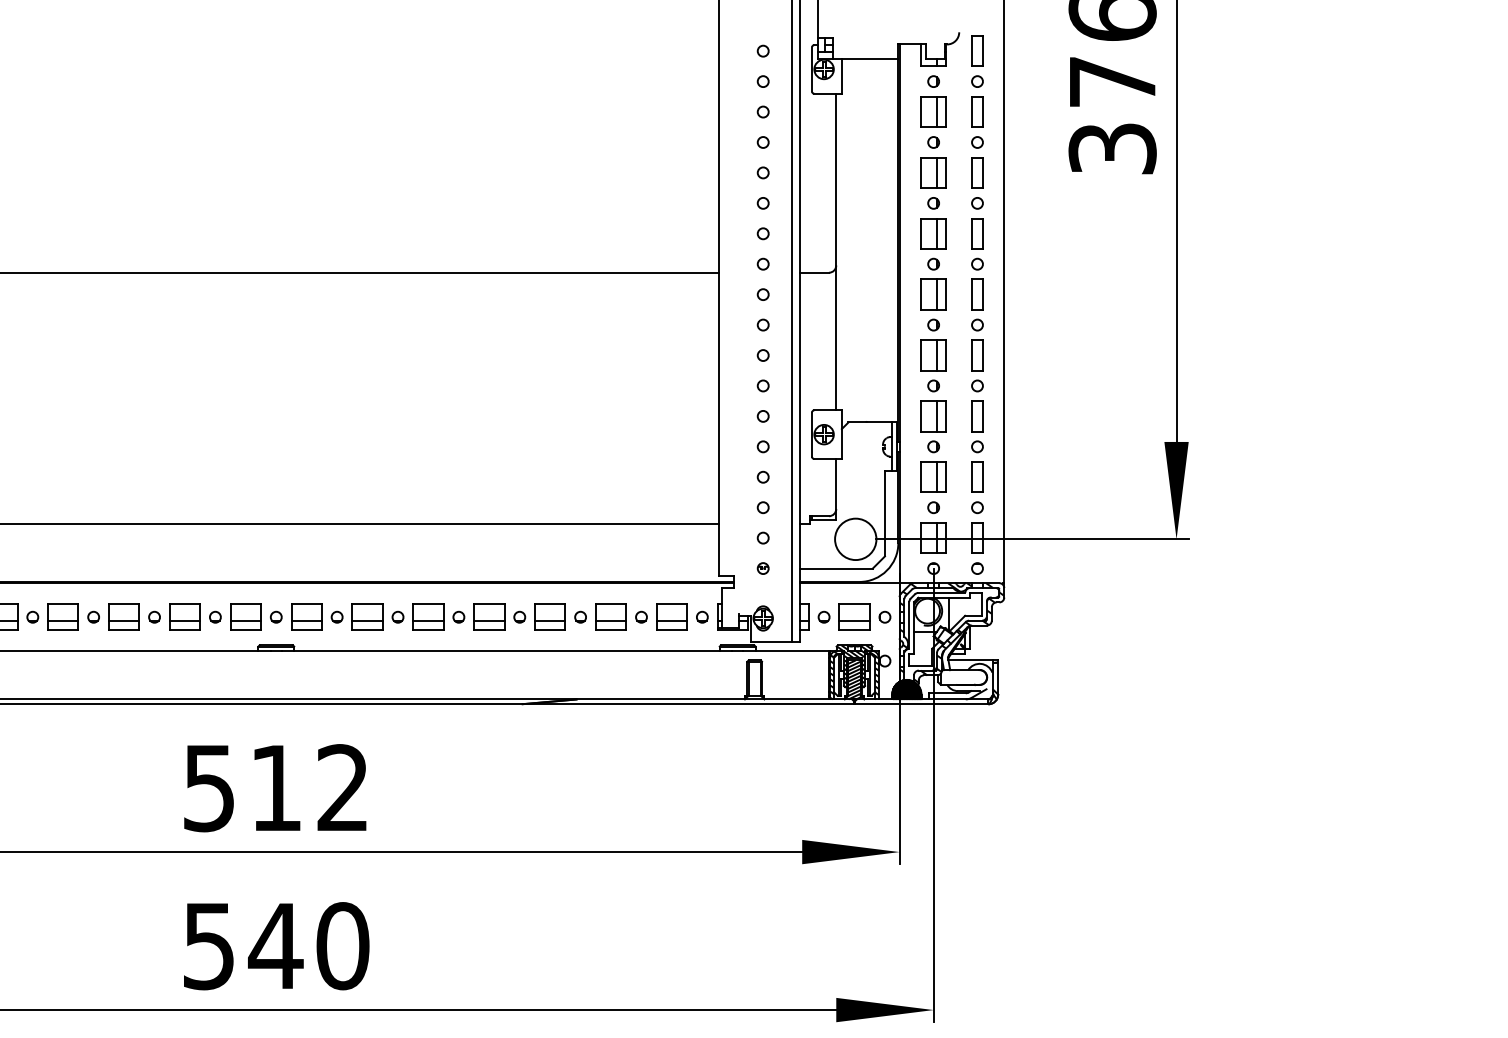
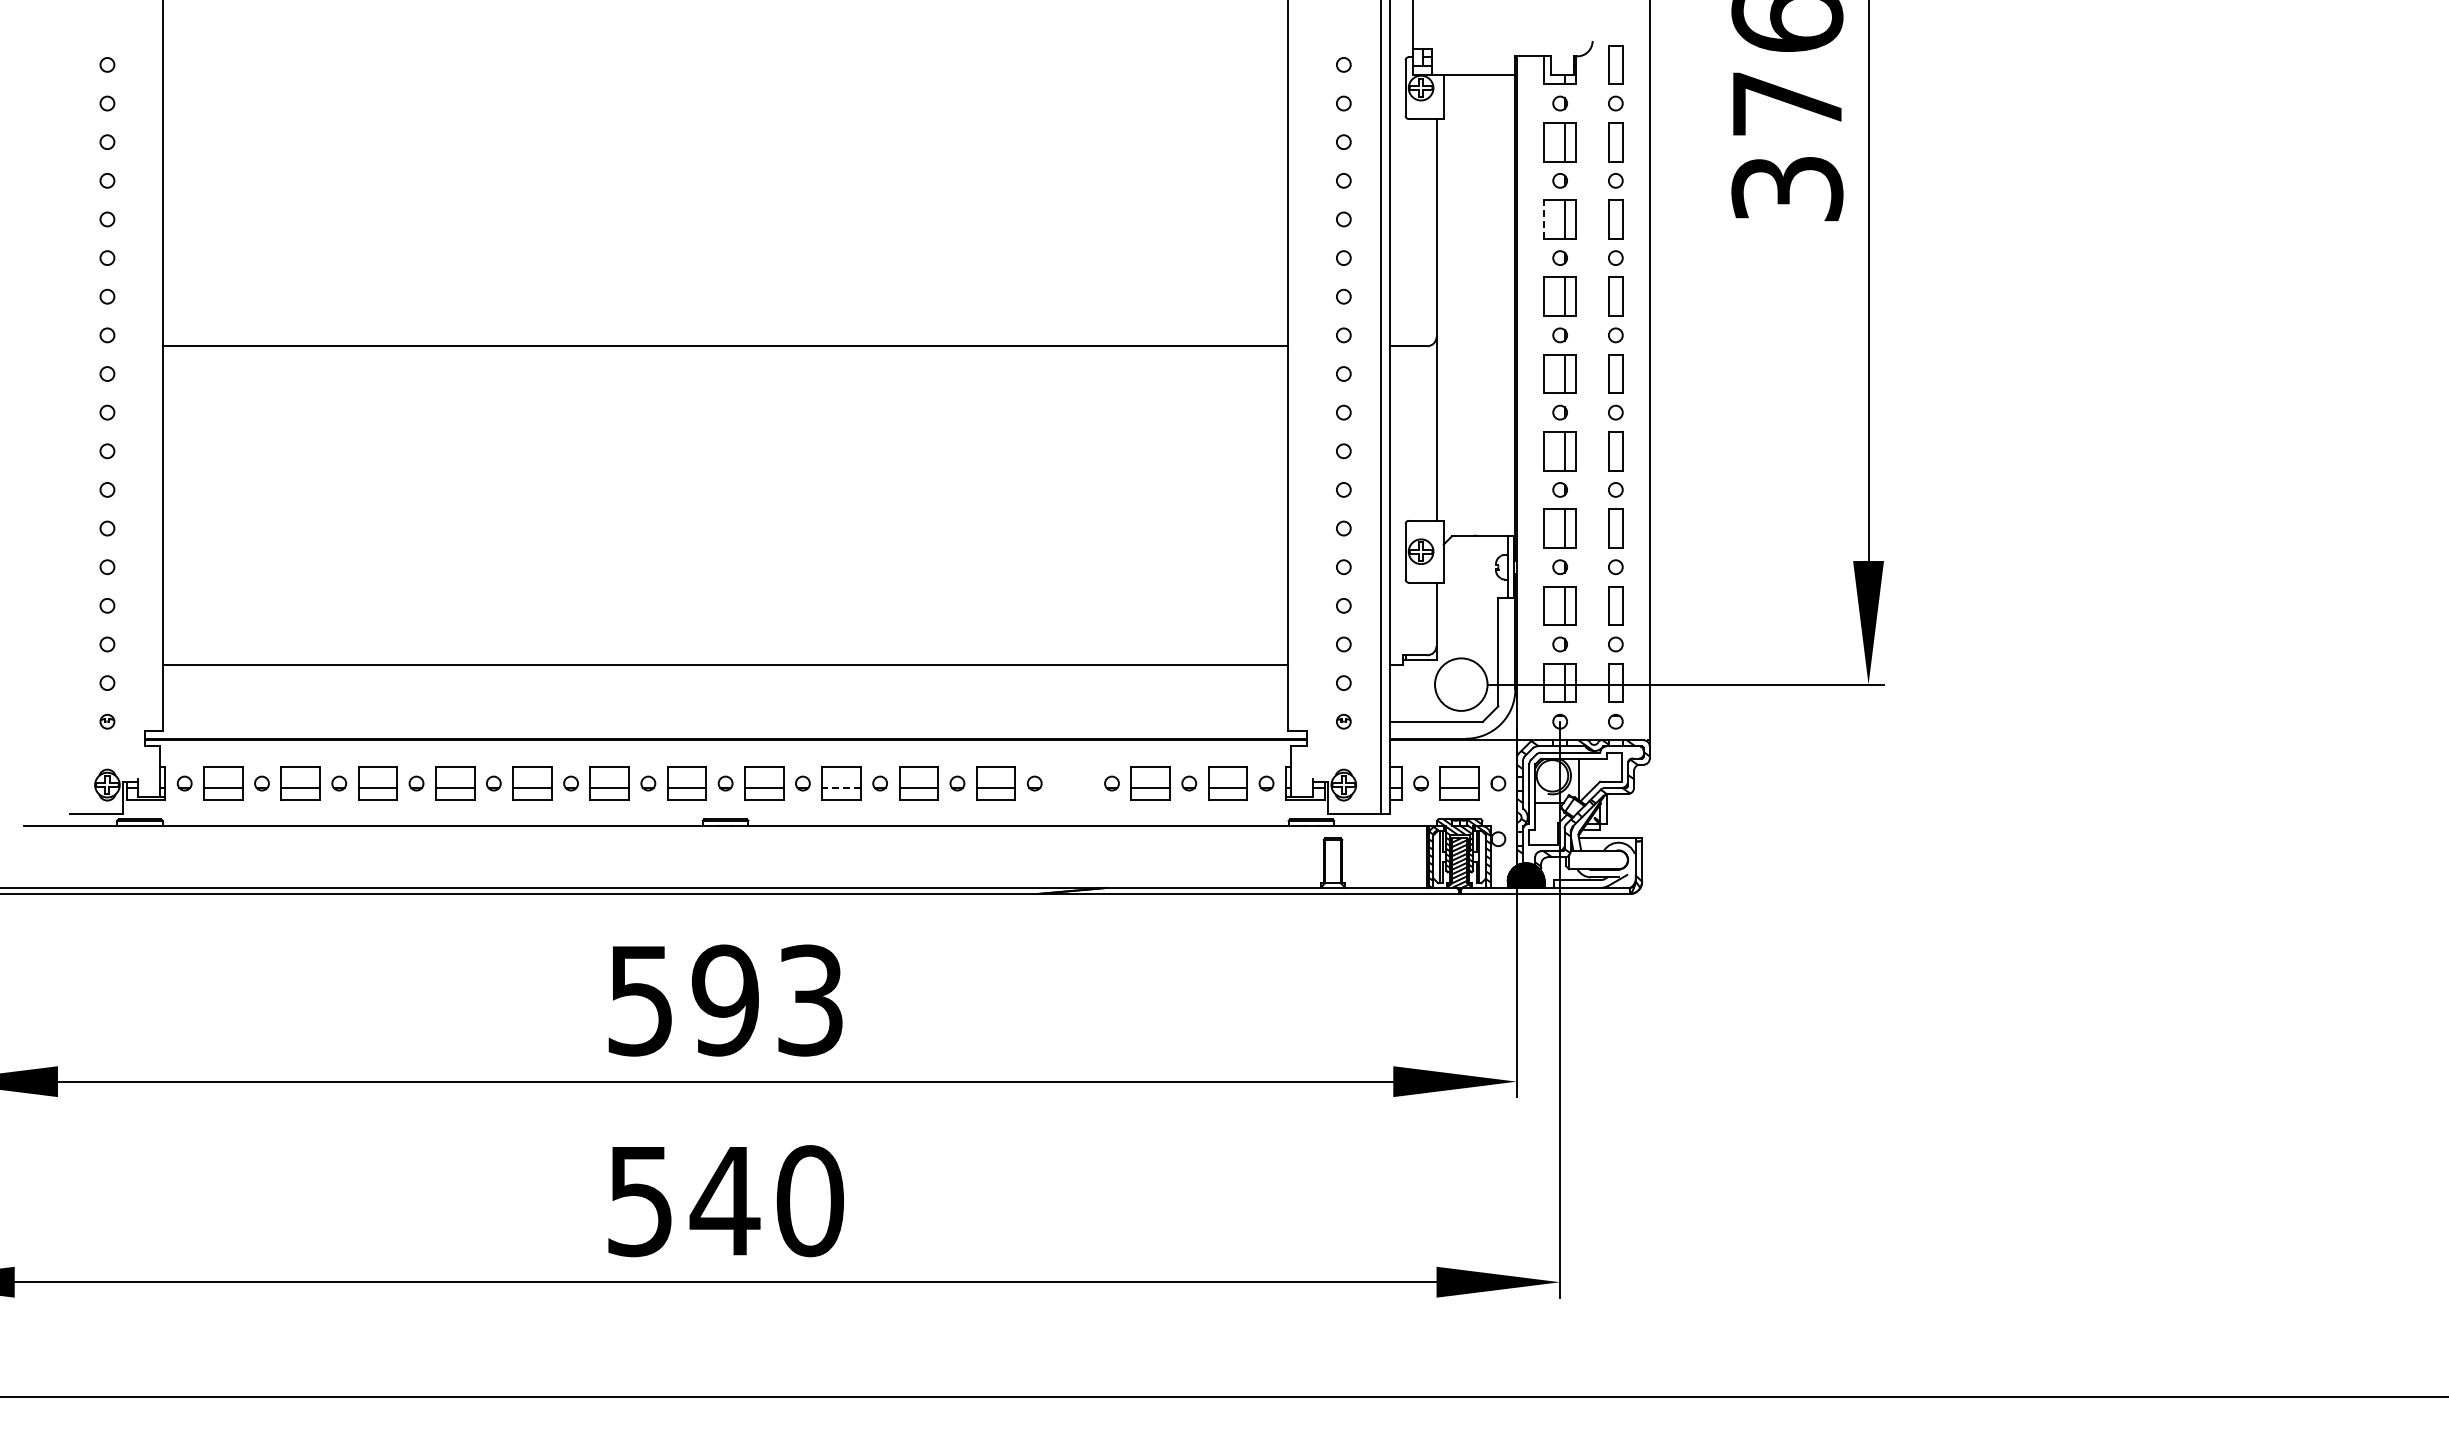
line: (920, 172) -> (1543, 218), solid -> dashed
part: (550, 617) -> (1073, 783), removed
line: (367, 620) -> (841, 787), solid -> dashed
text: (308, 788) -> (766, 1000), 512 -> 593

